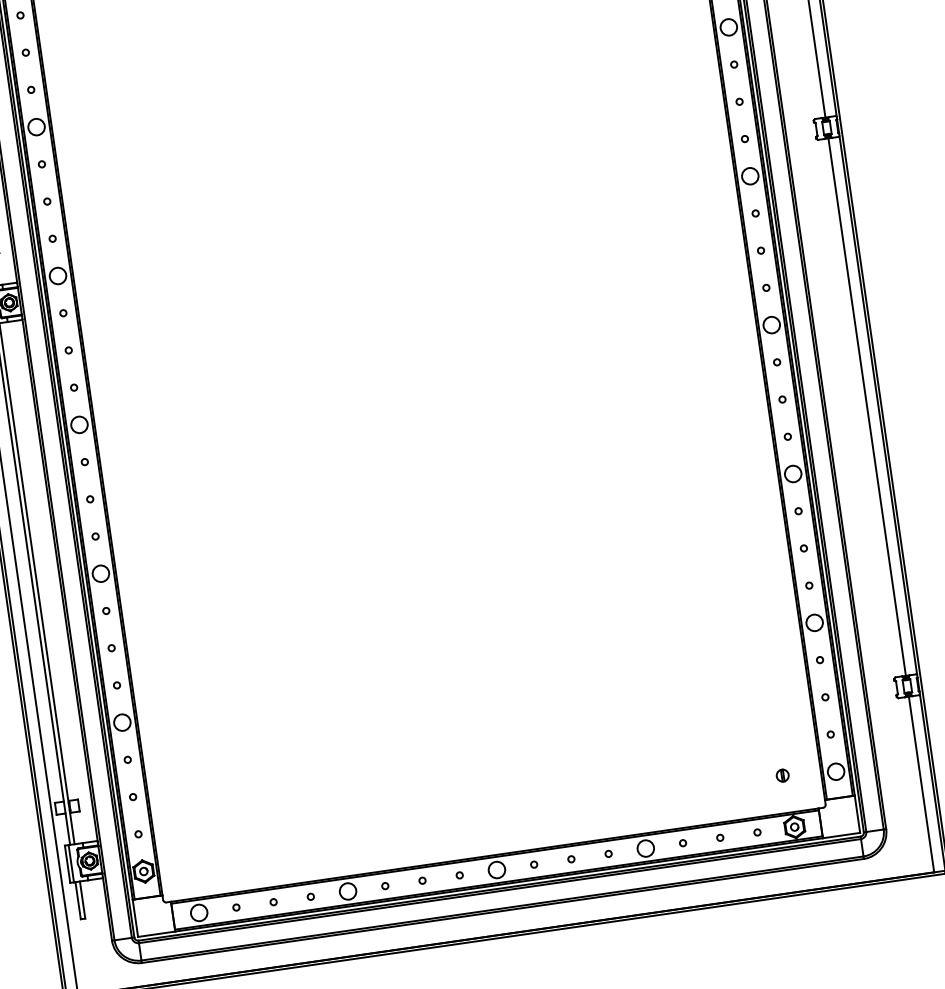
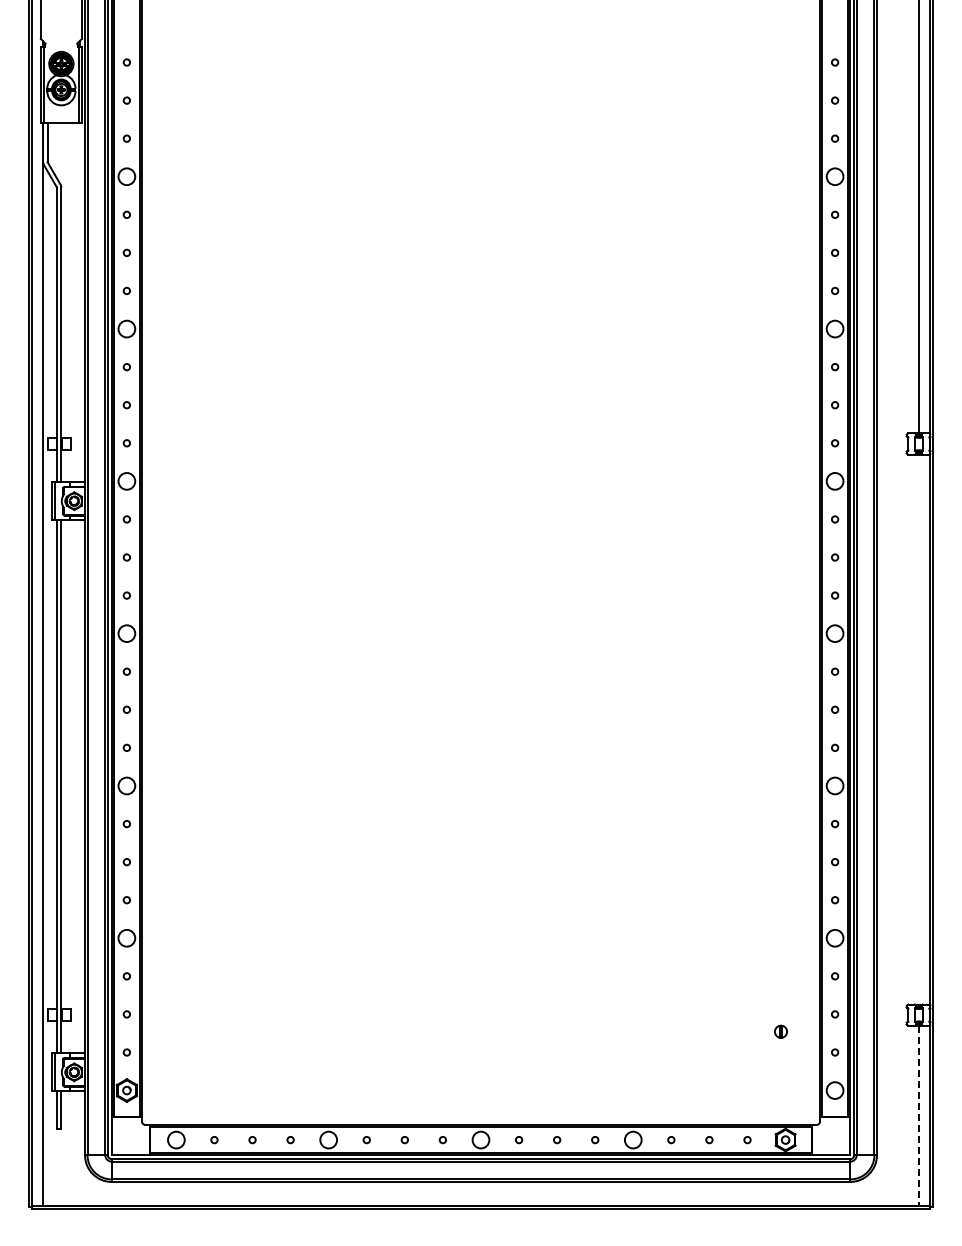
line: (866, 407) -> (918, 729), removed
part: (782, 775) -> (780, 1031), moved
line: (921, 784) -> (918, 1115), solid -> dashed

